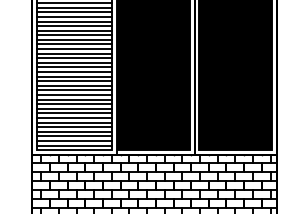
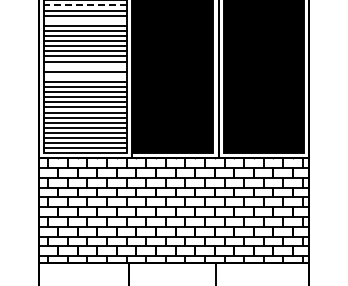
line: (74, 16) -> (85, 5), solid -> dashed
line: (74, 30) -> (85, 20), removed
line: (74, 71) -> (85, 66), removed
line: (74, 80) -> (85, 76), removed

